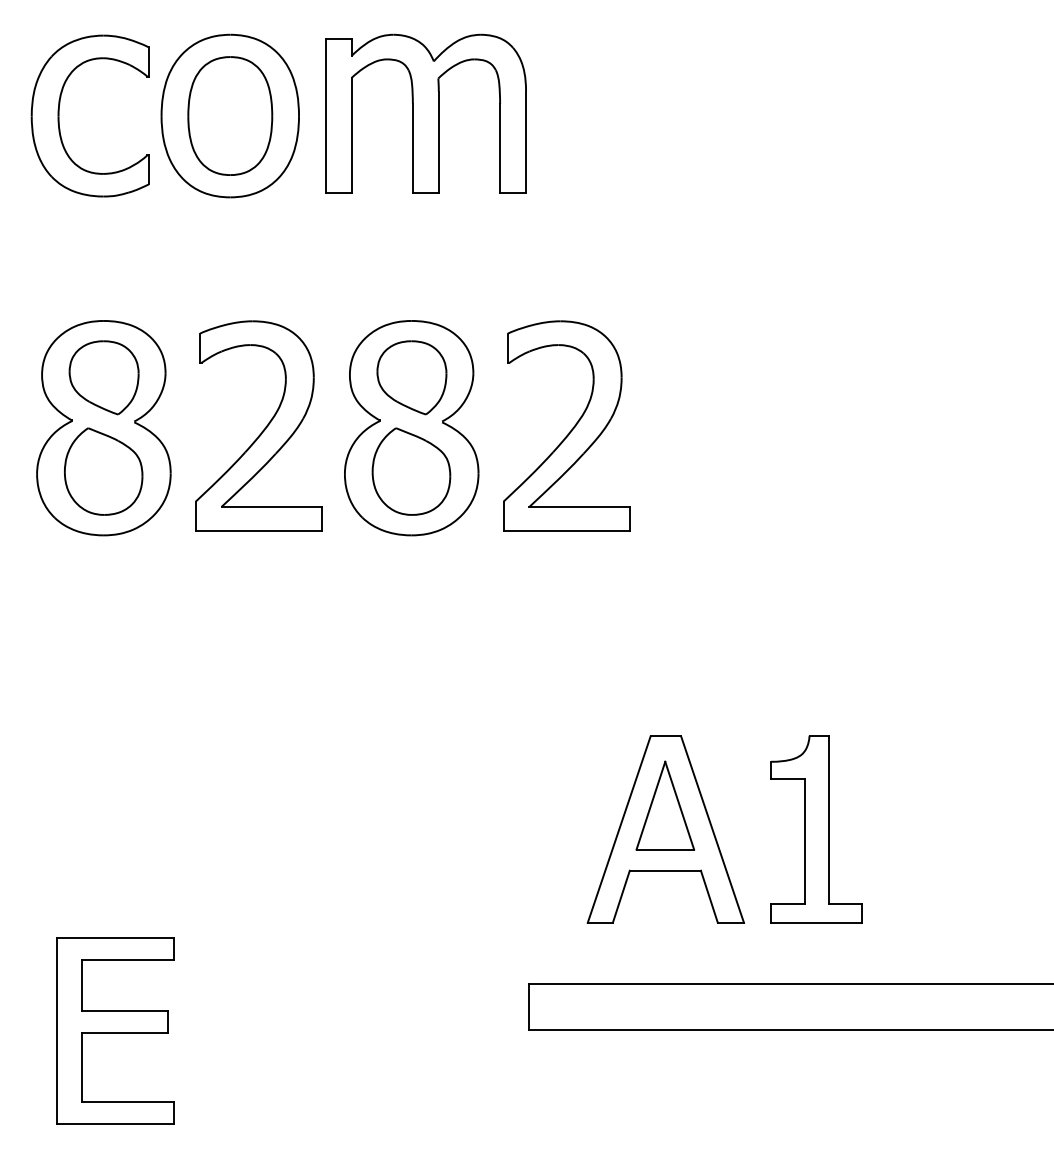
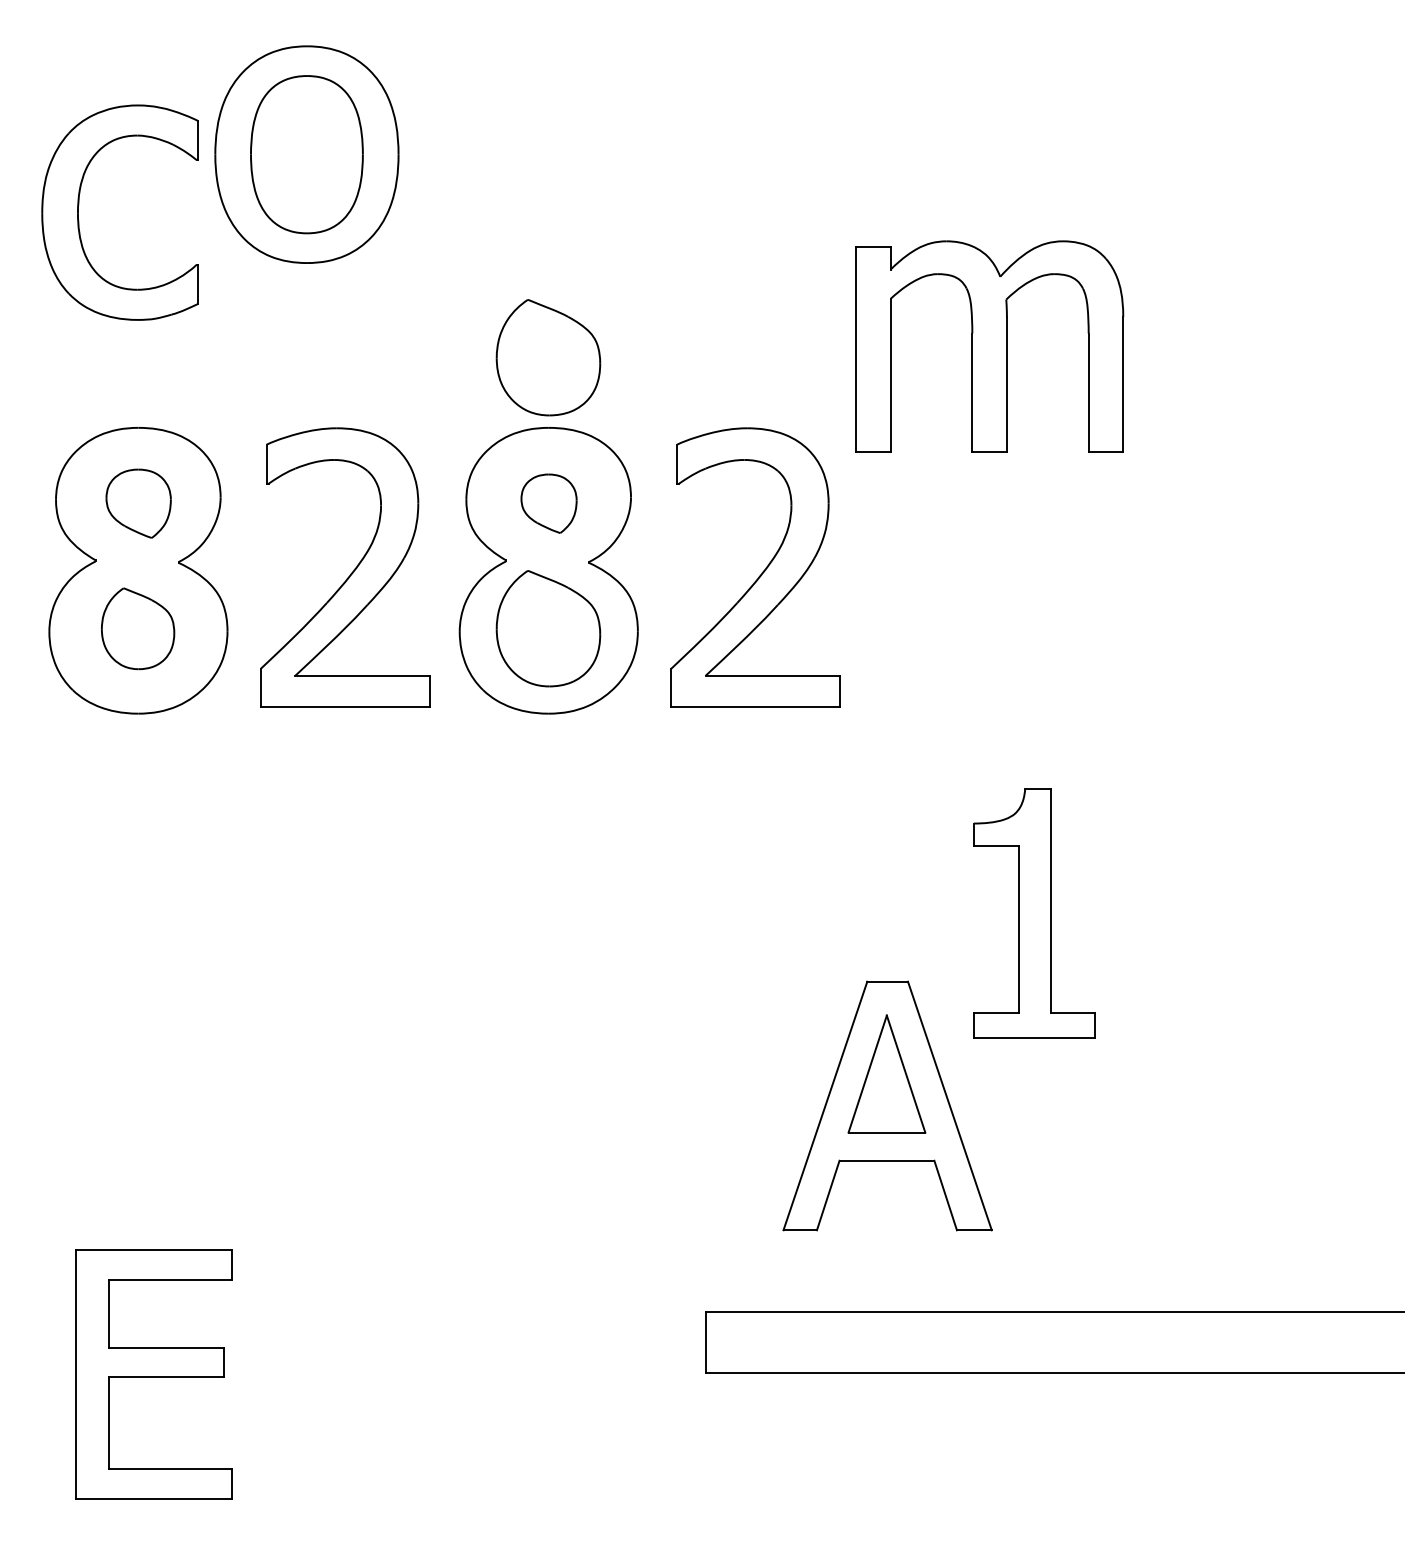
part: (59, 110) -> (79, 205), moved
part: (425, 113) -> (989, 346), moved
part: (411, 268) -> (548, 357), added
part: (103, 377) -> (138, 503), size x0.7
part: (411, 377) -> (548, 503), size x0.6
part: (103, 471) -> (137, 628), size x0.7
part: (816, 829) -> (1034, 913), moved

